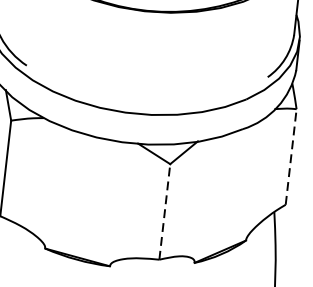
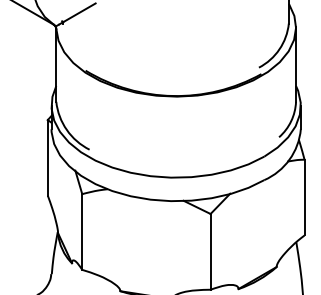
line: (291, 156) -> (304, 197), dashed -> solid
line: (164, 211) -> (210, 251), dashed -> solid

